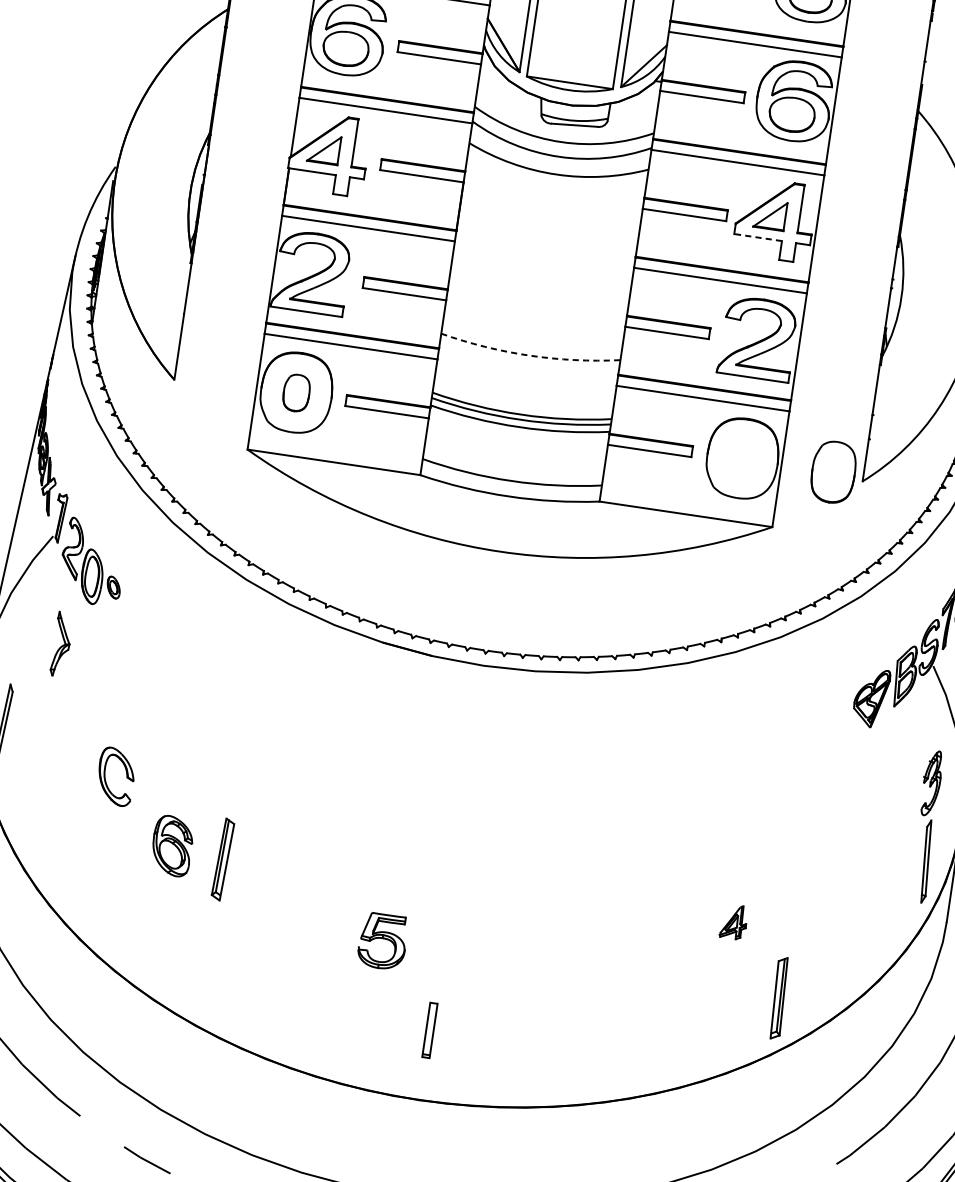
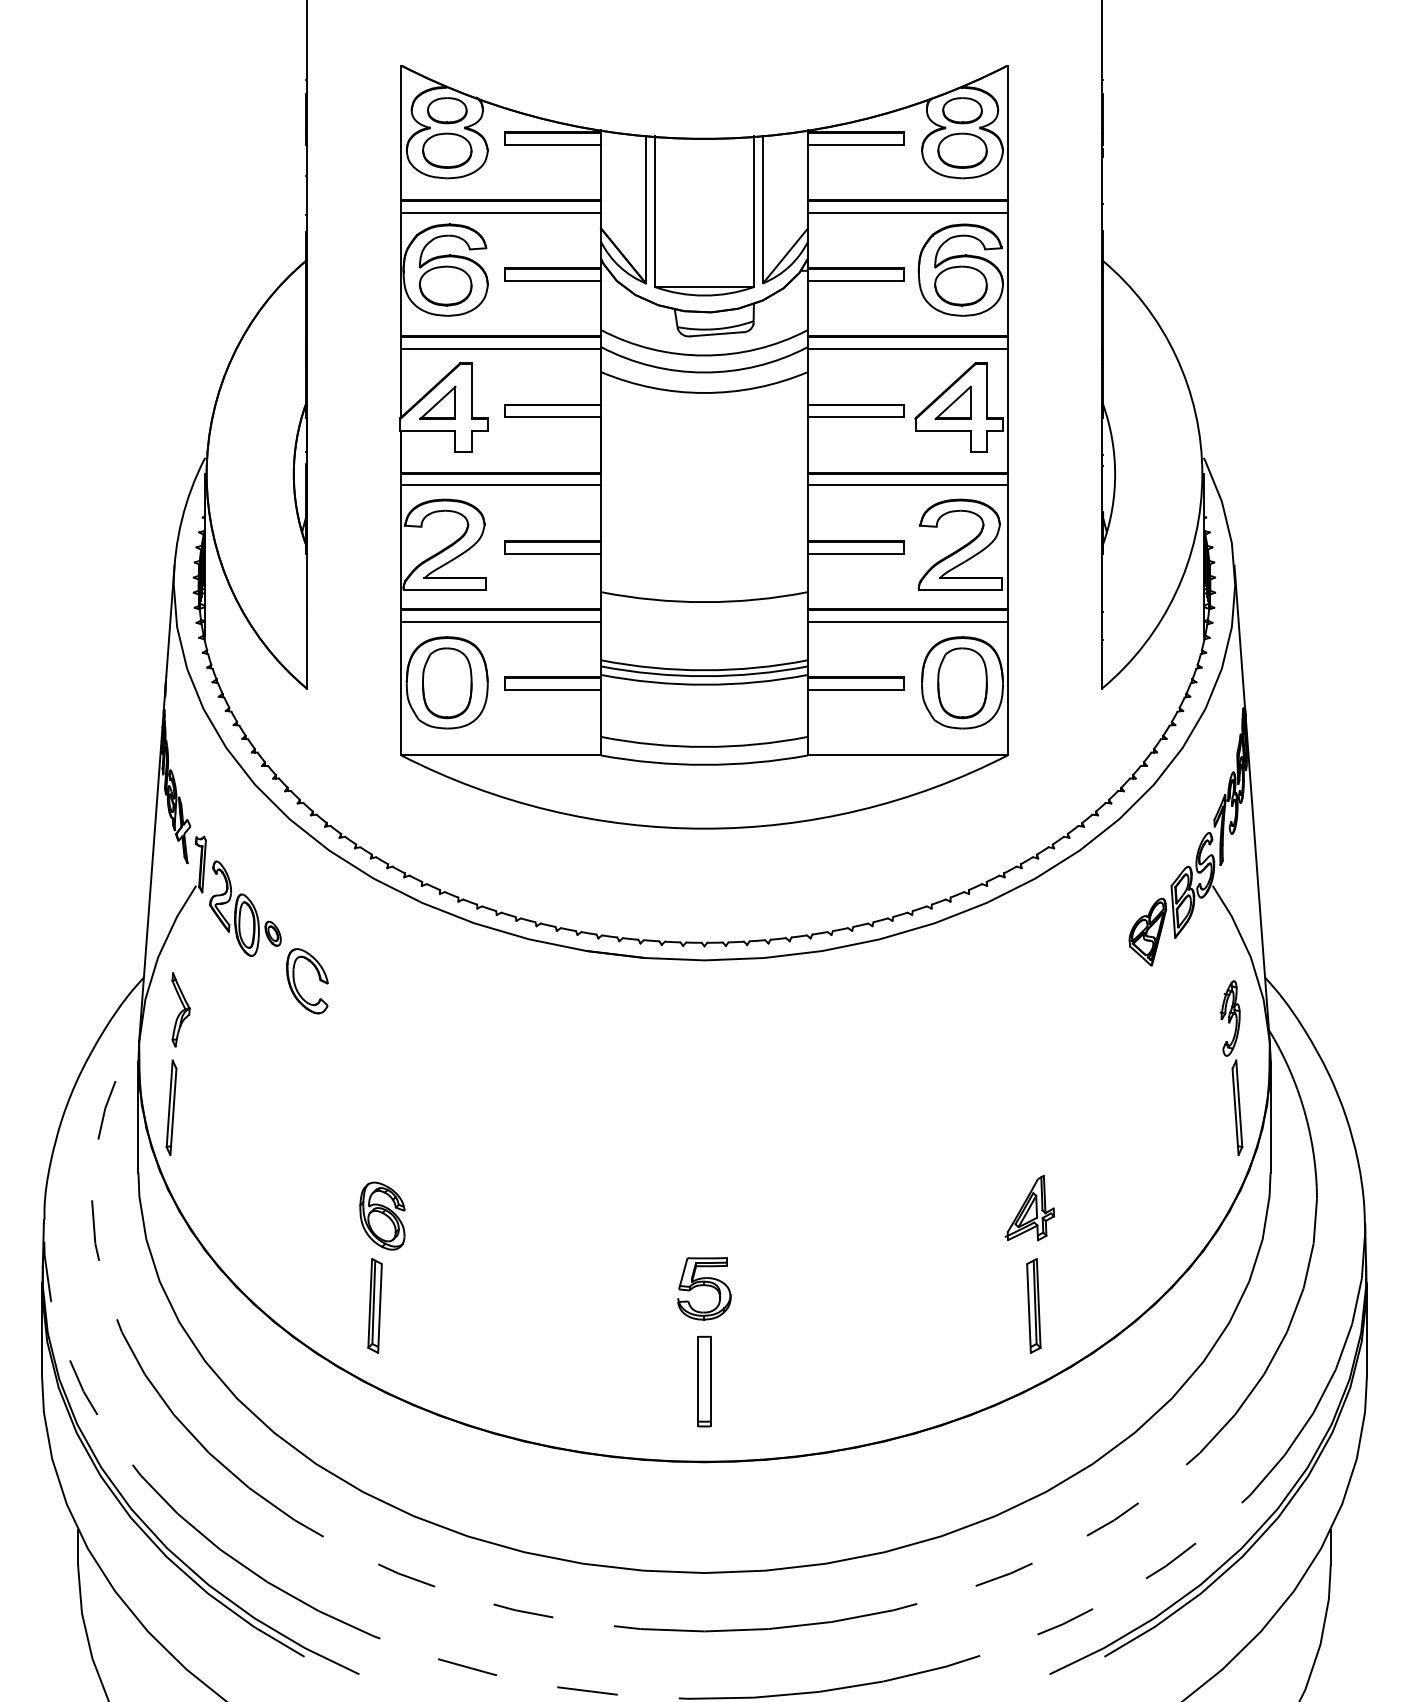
line: (758, 237) -> (943, 430), dashed -> solid
arc: (529, 355) -> (704, 602), dashed -> solid
part: (296, 393) -> (447, 683), size x1.67
part: (833, 472) -> (962, 683), moved
part: (61, 644) -> (180, 1009), moved
part: (126, 774) -> (318, 977), moved
part: (222, 859) -> (374, 1305), moved
part: (733, 922) -> (1029, 1208), size x1.67
part: (382, 941) -> (704, 1288), moved
part: (778, 997) -> (1033, 1305), moved
part: (429, 1030) -> (704, 1381), size x1.43

